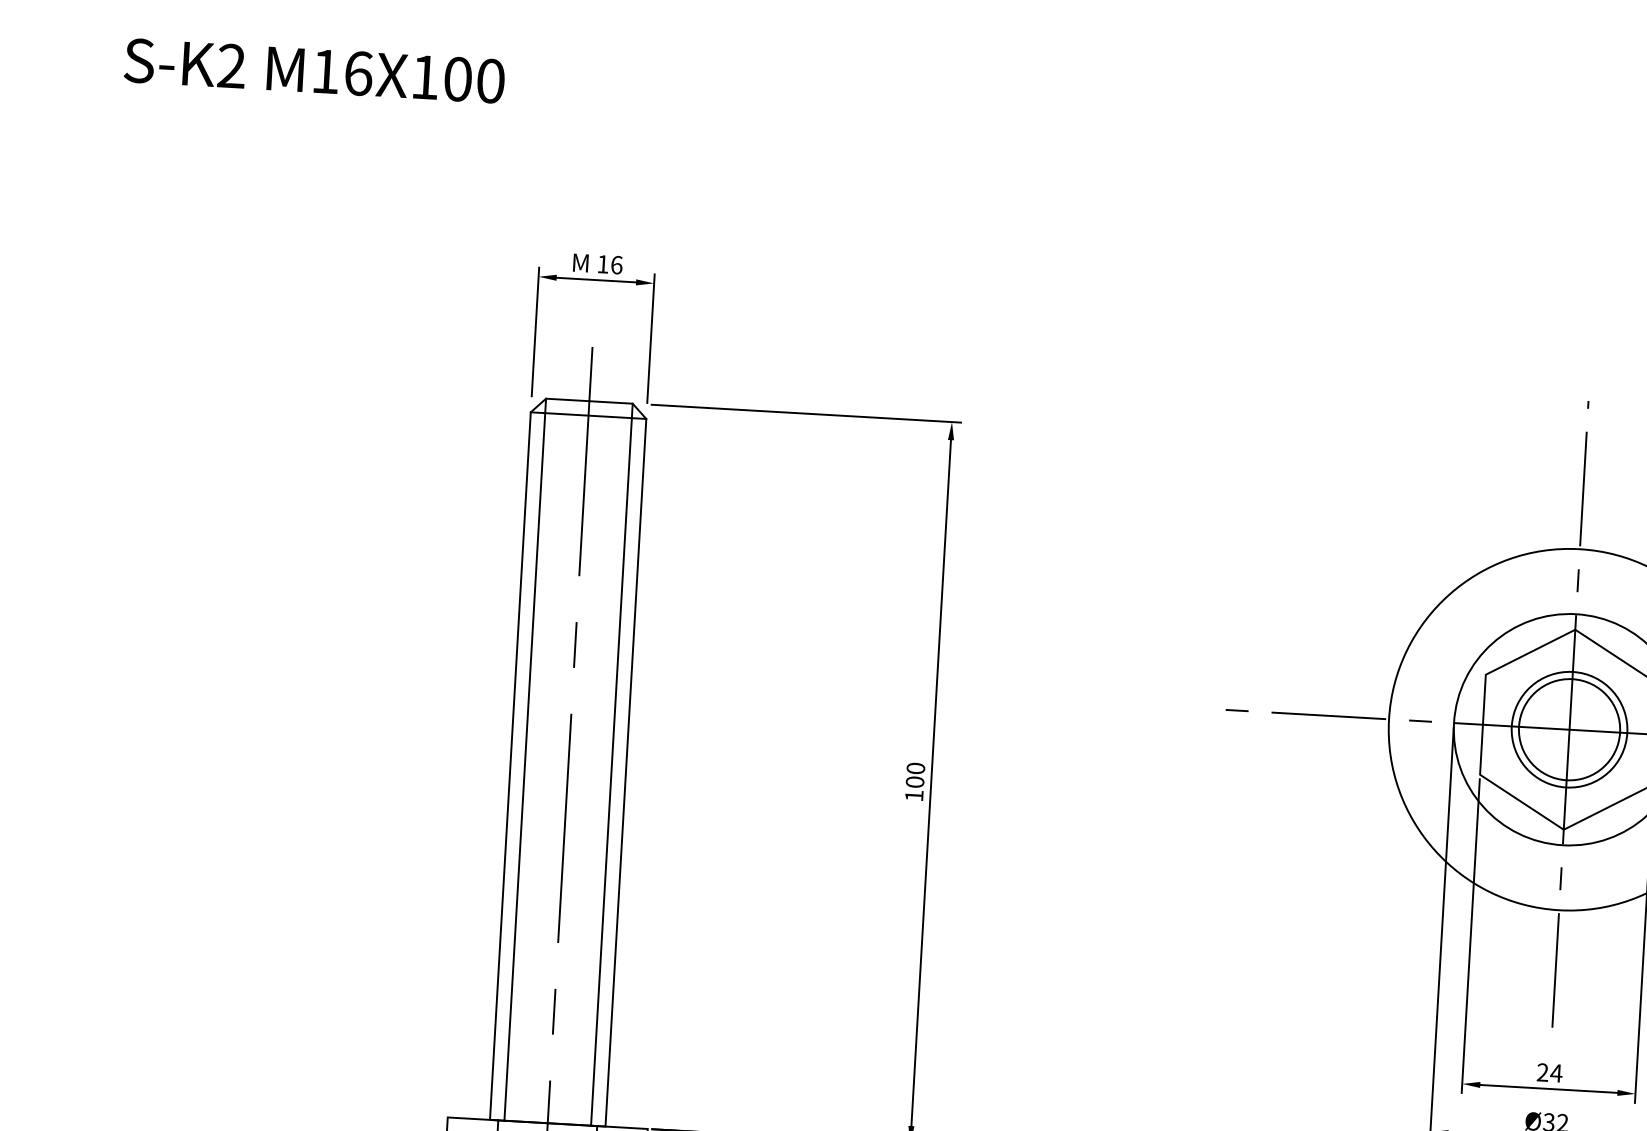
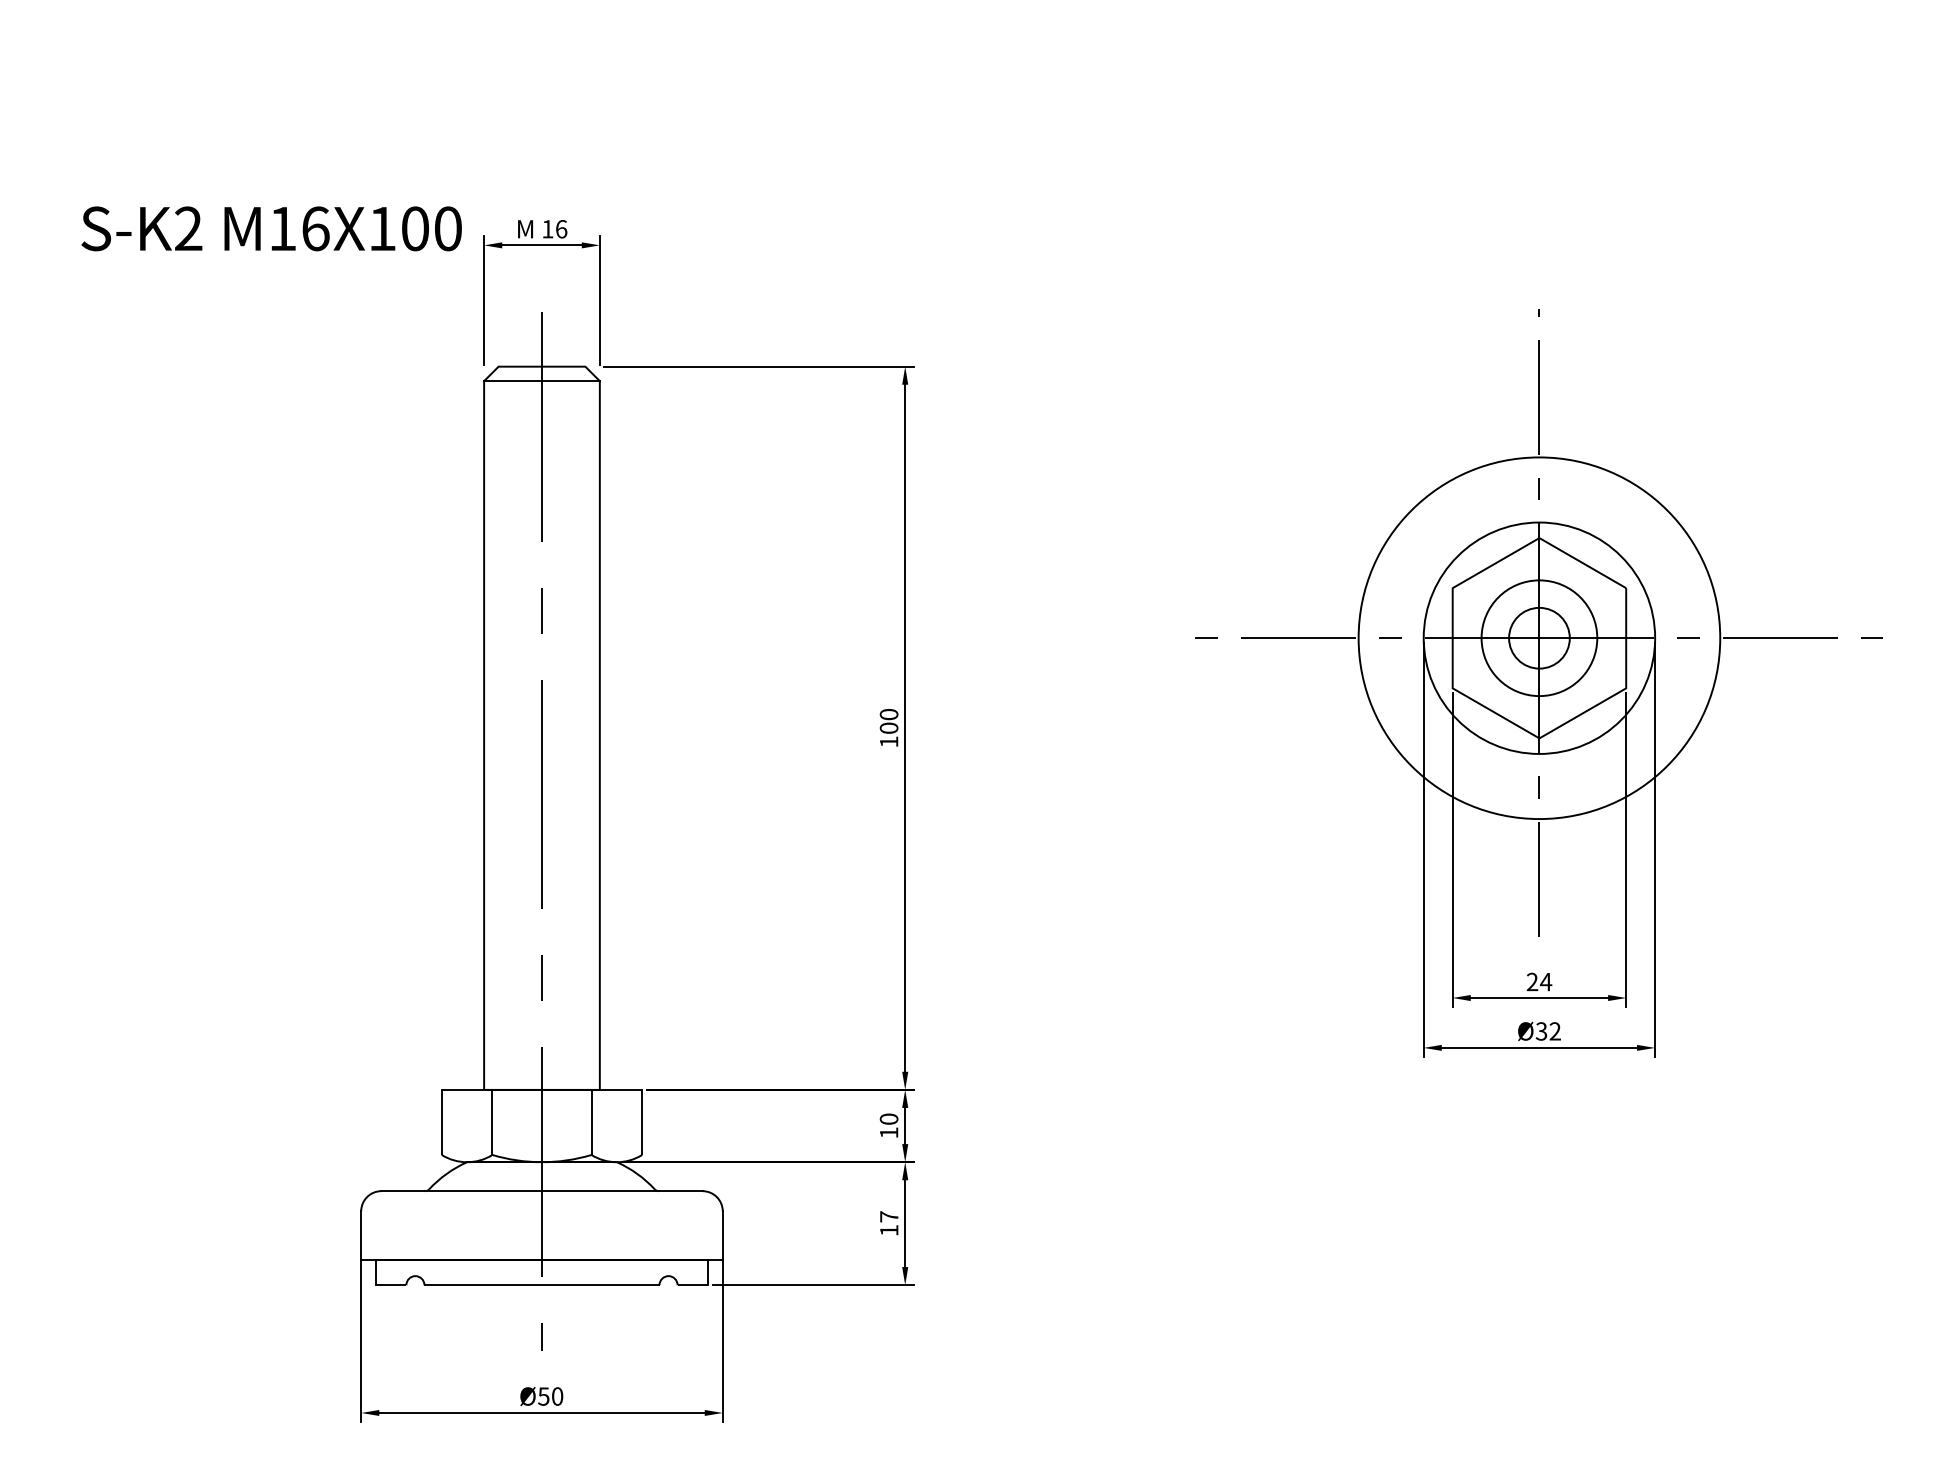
text: (314, 70) -> (271, 228), moved
circle: (1569, 729) -> (1539, 637), size x0.6
line: (525, 758) -> (498, 727), removed
line: (612, 763) -> (585, 727), removed

